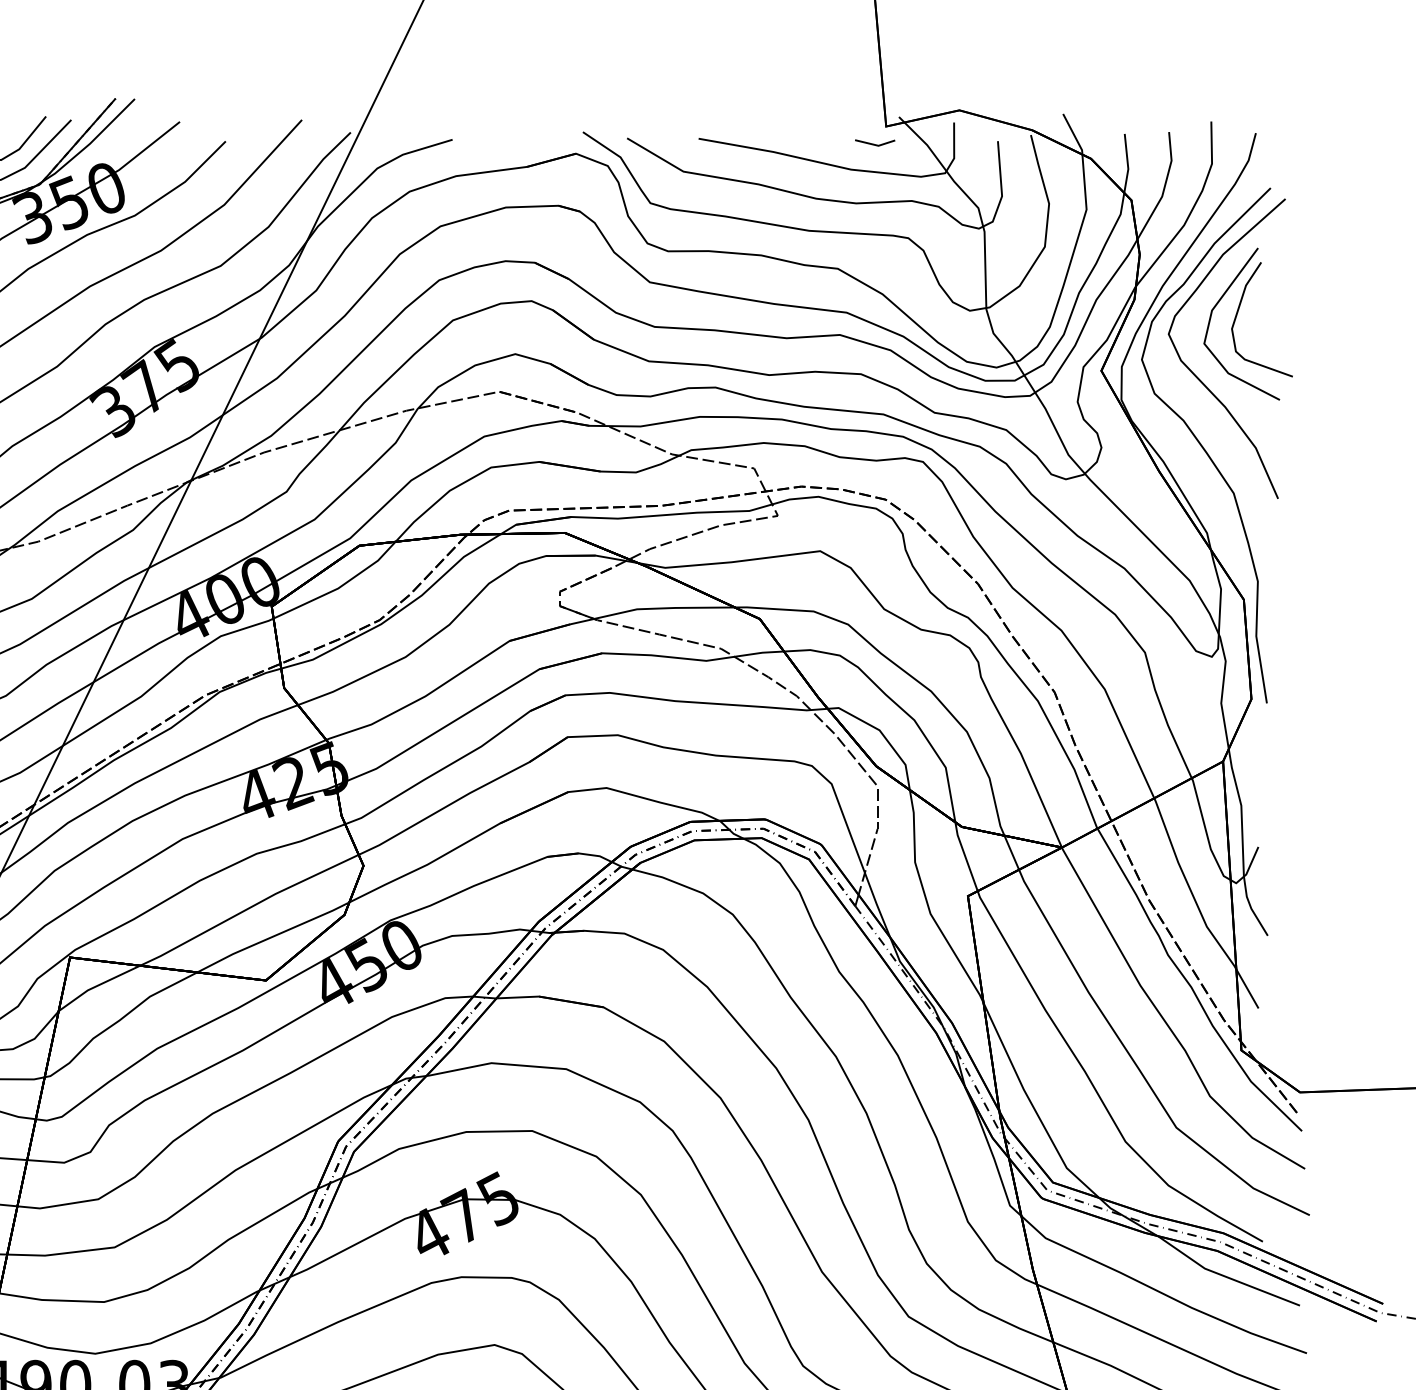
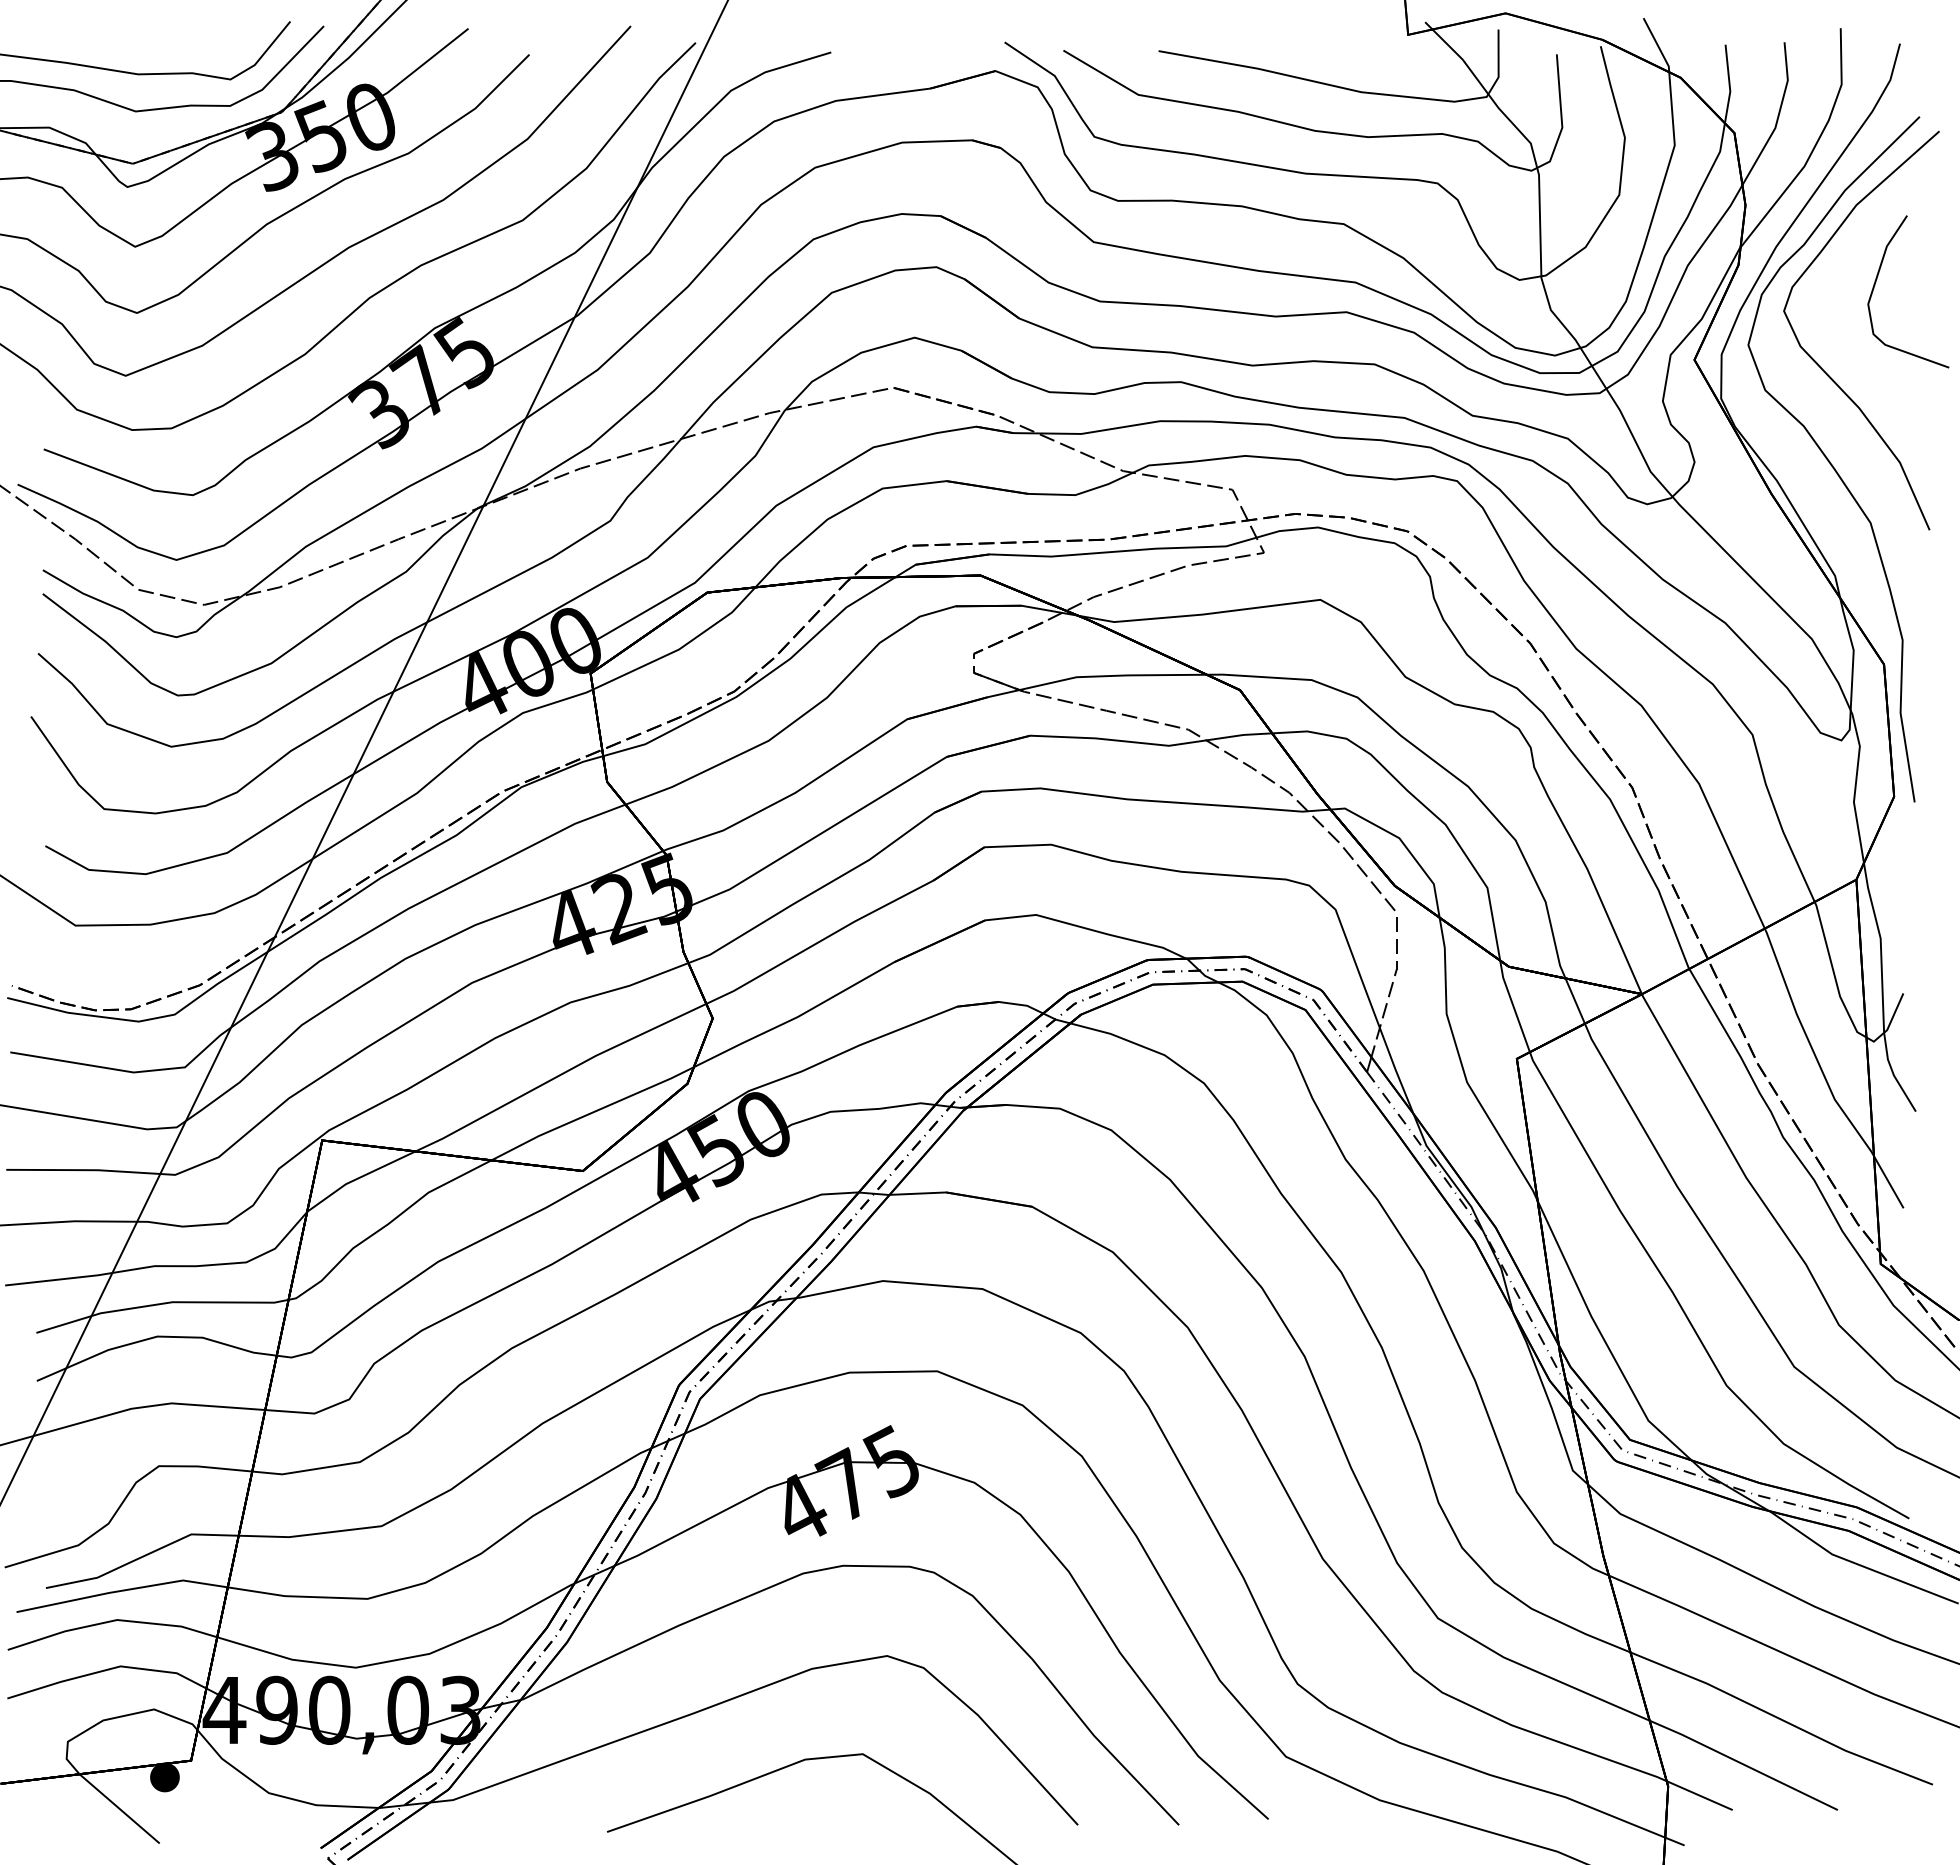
line: (875, 144) -> (1393, 58), removed
line: (1217, 305) -> (1848, 272), removed

